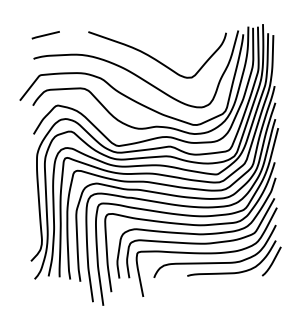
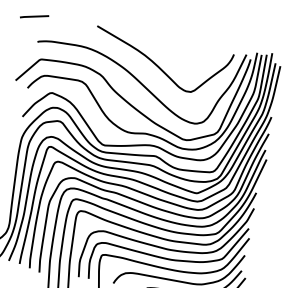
line: (45, 35) -> (34, 16), moved

